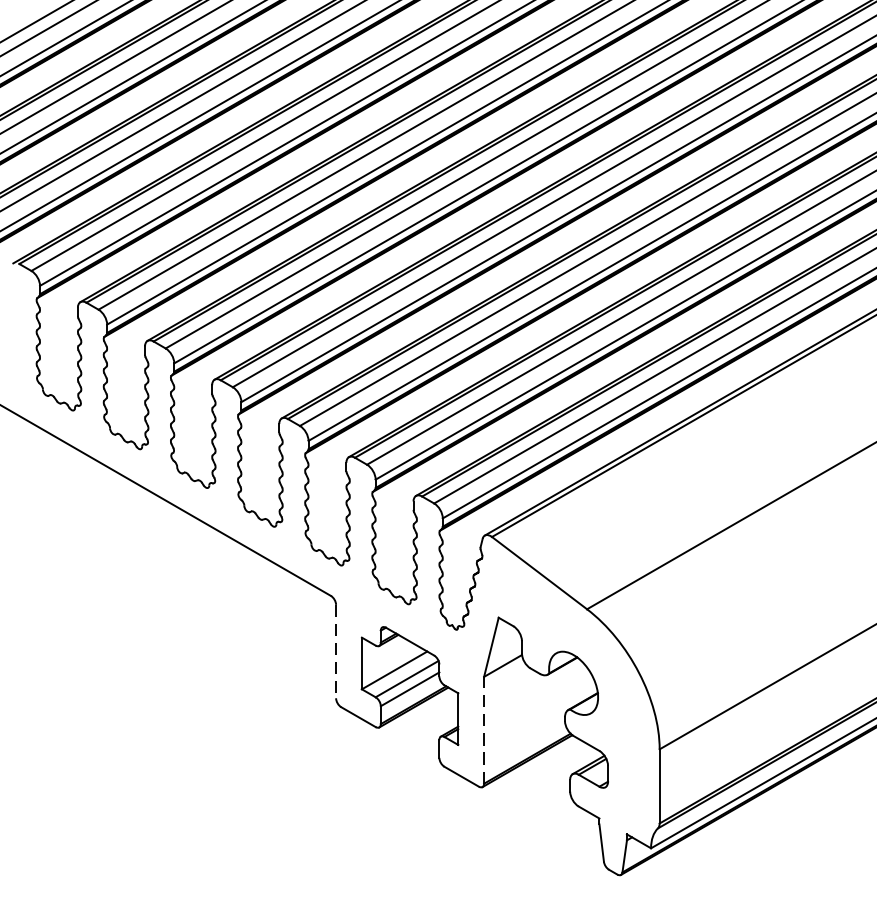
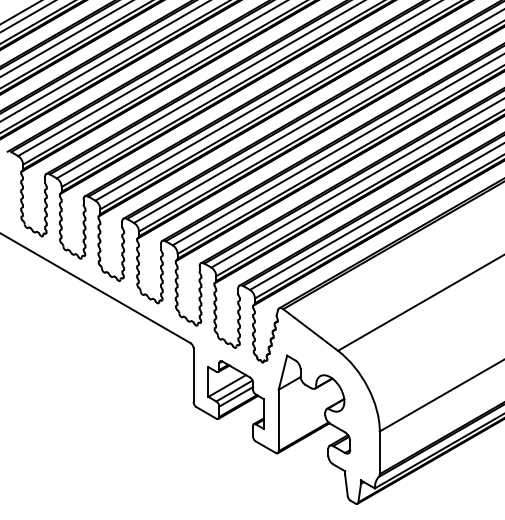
line: (336, 652) -> (193, 375), dashed -> solid
line: (483, 730) -> (278, 420), dashed -> solid

